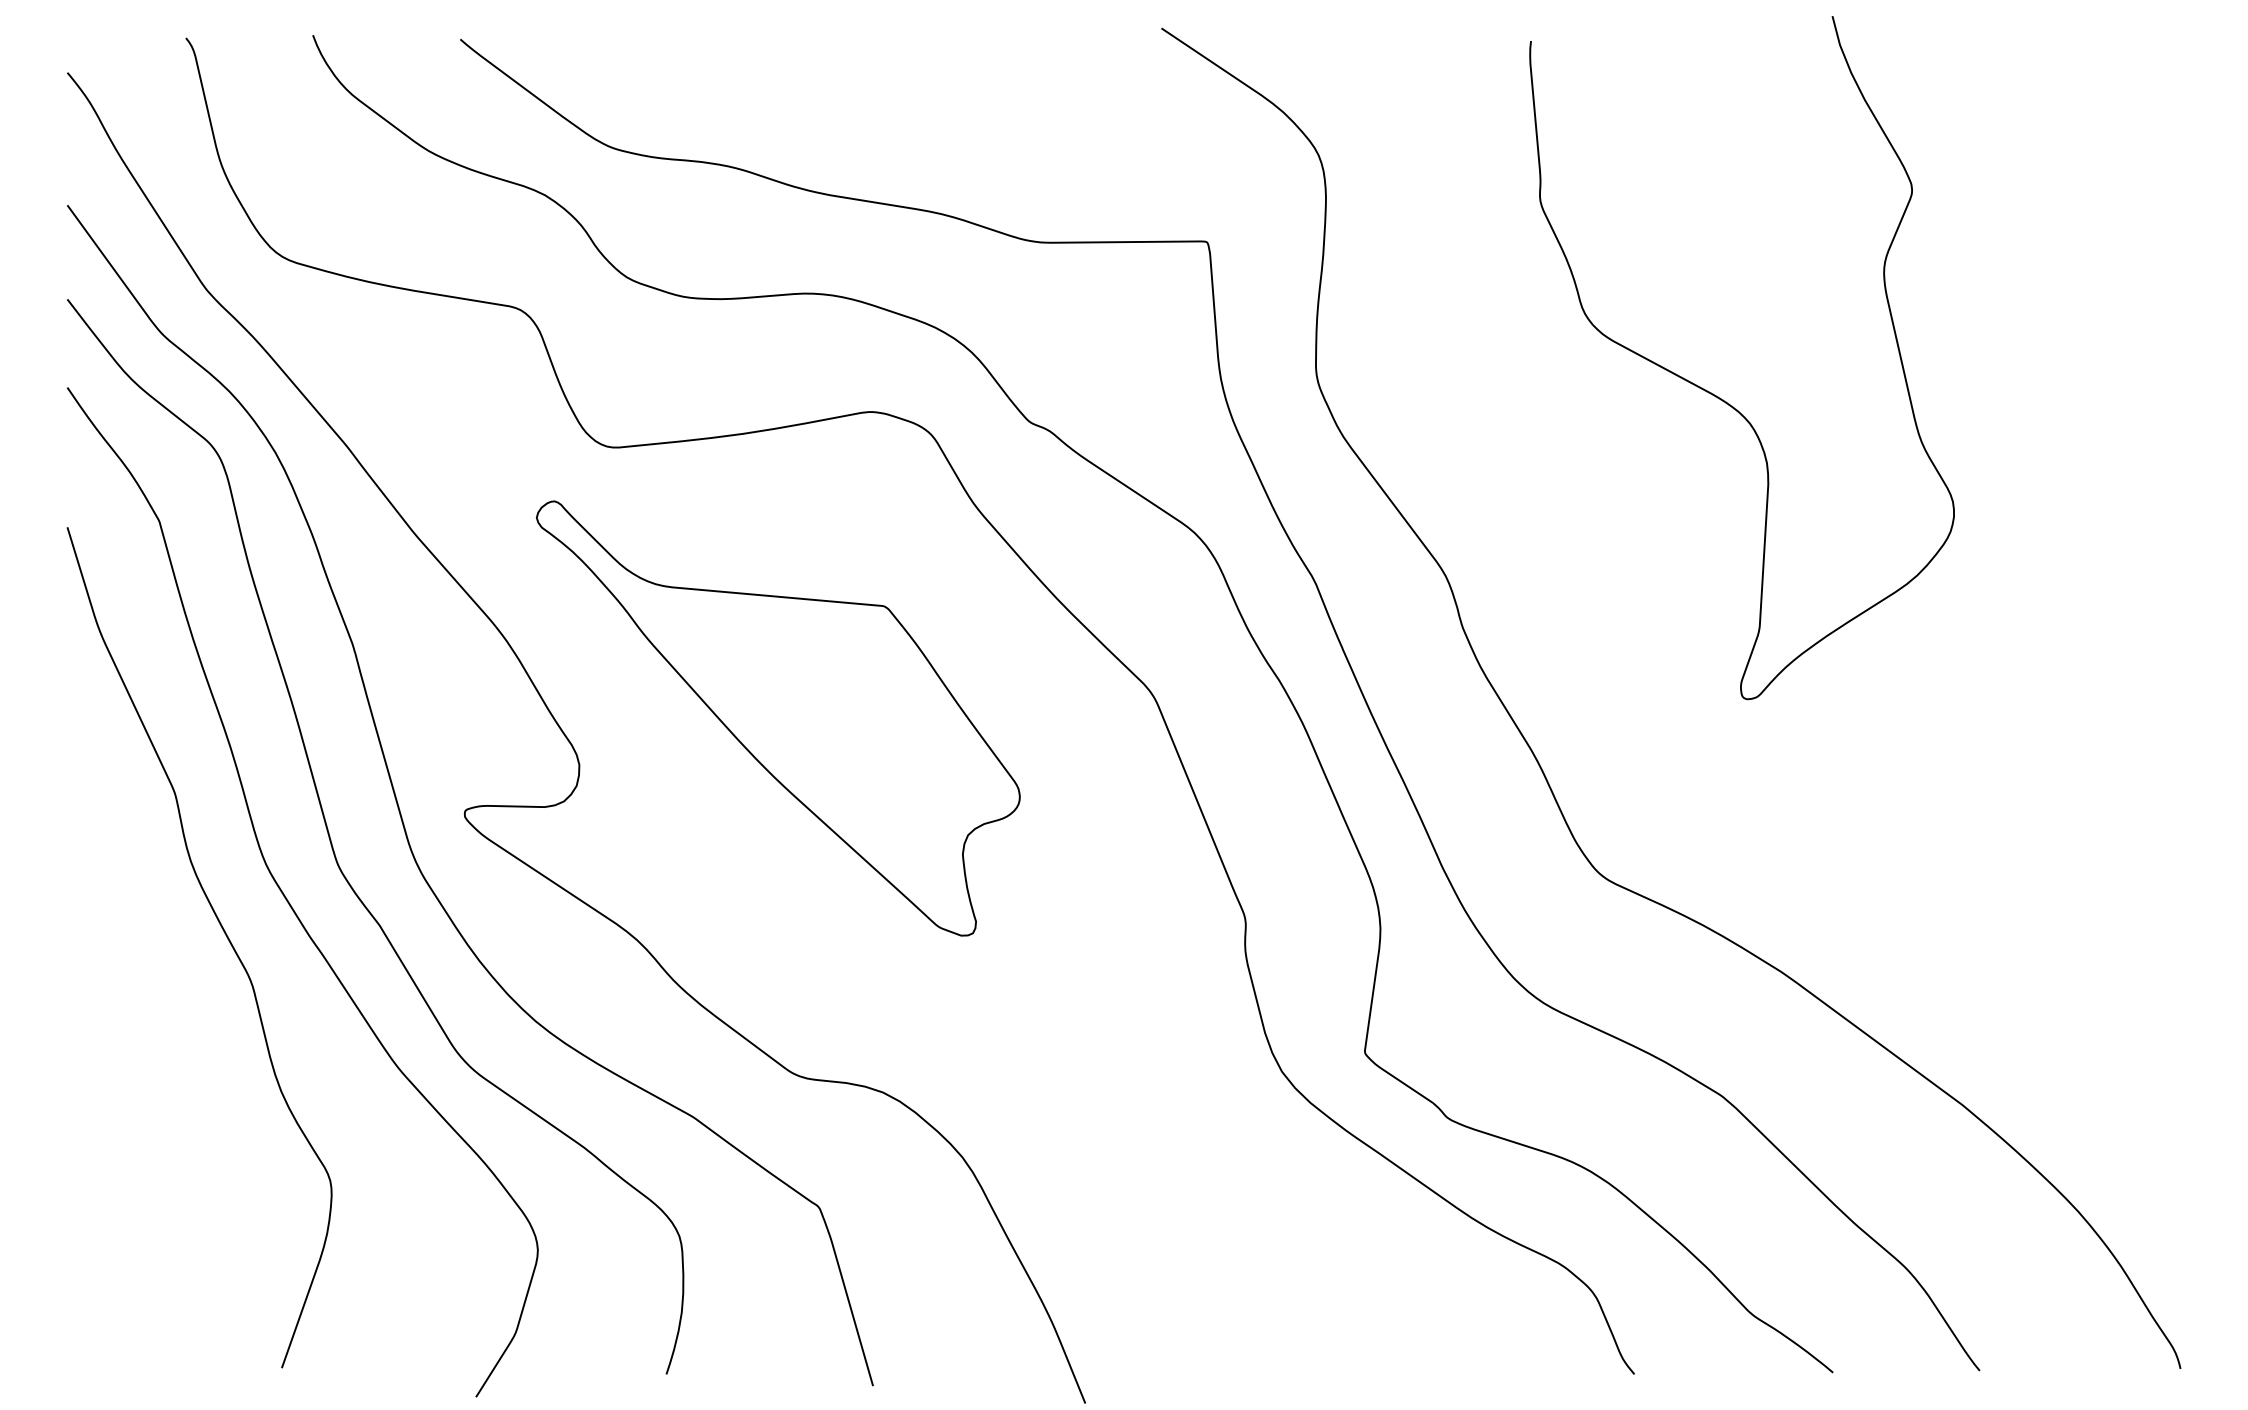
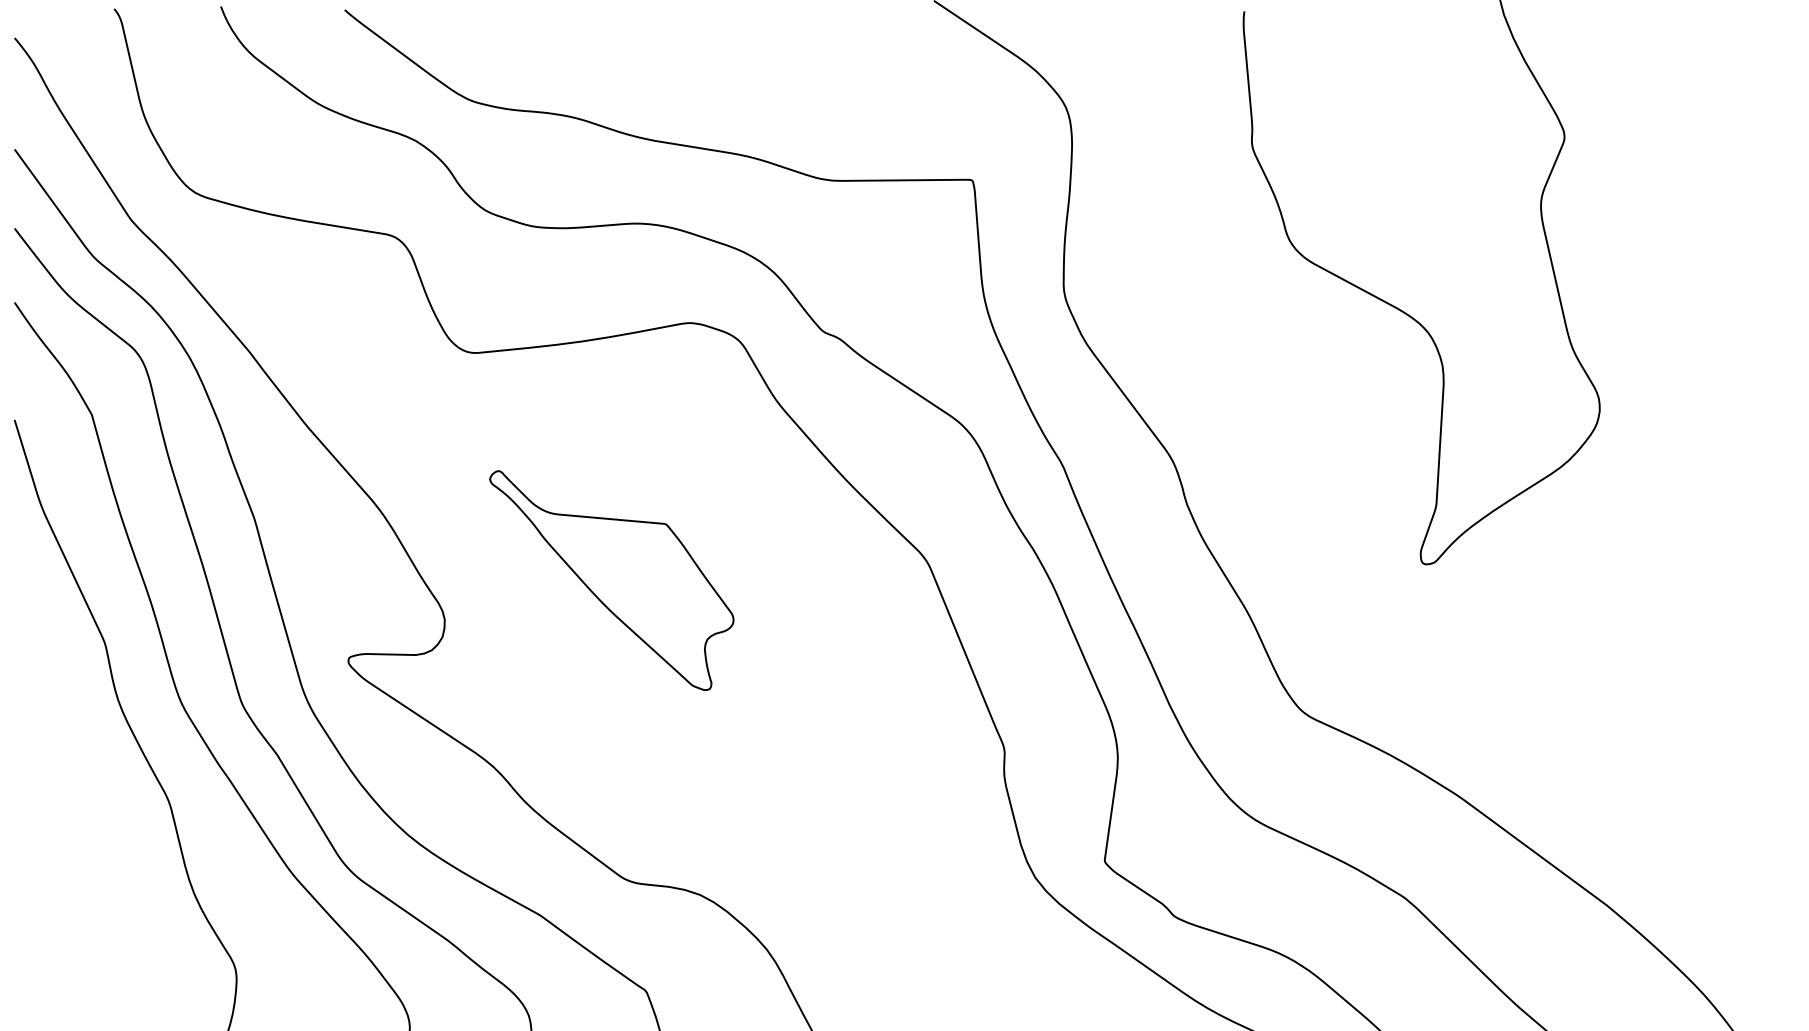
part: (777, 718) -> (611, 580), size x0.6

